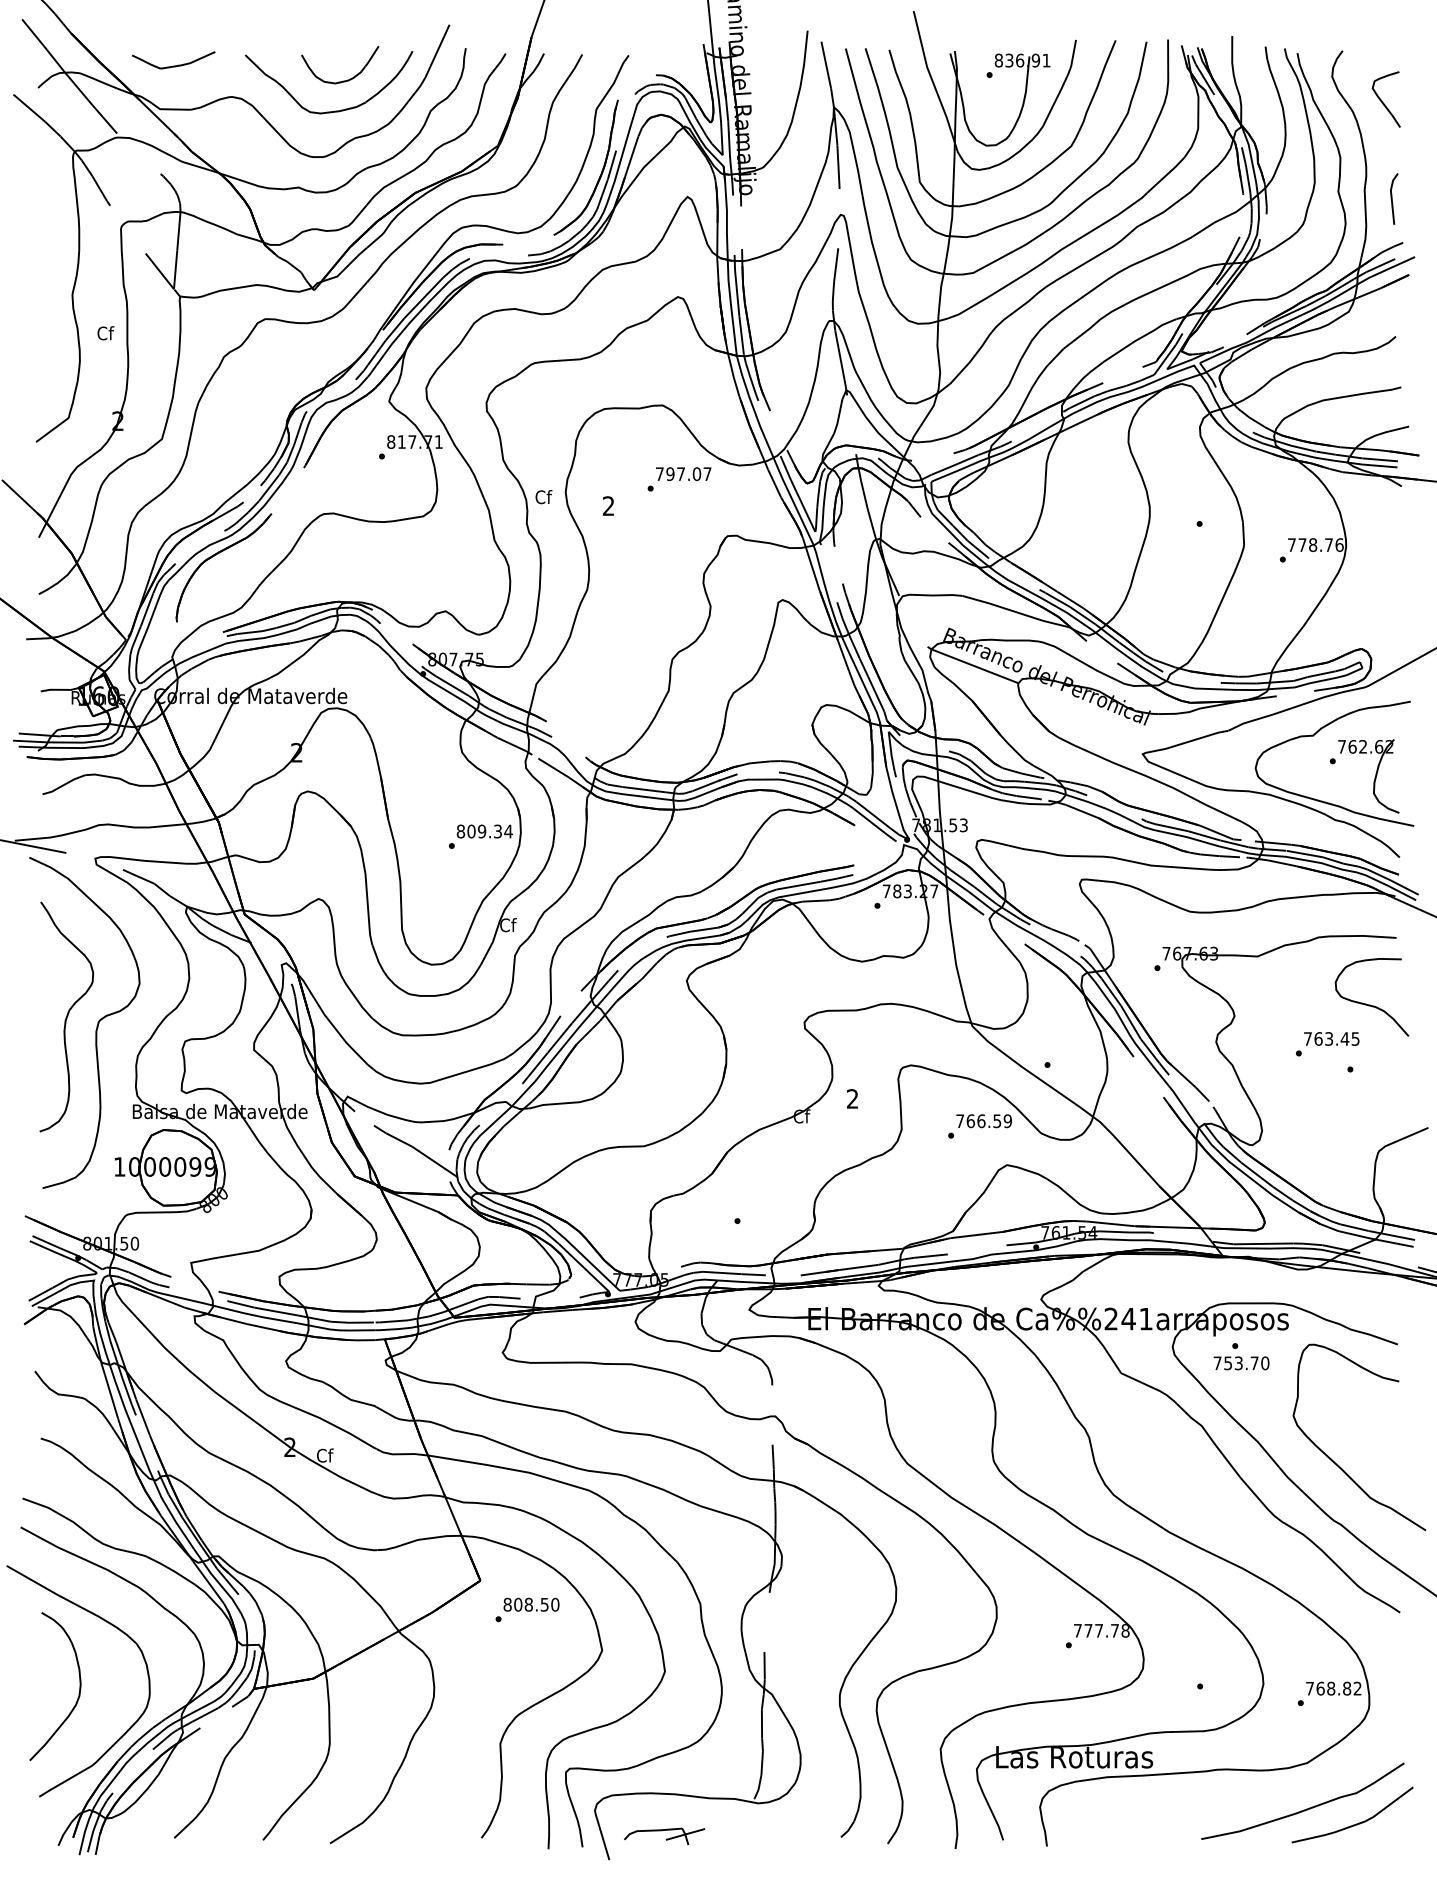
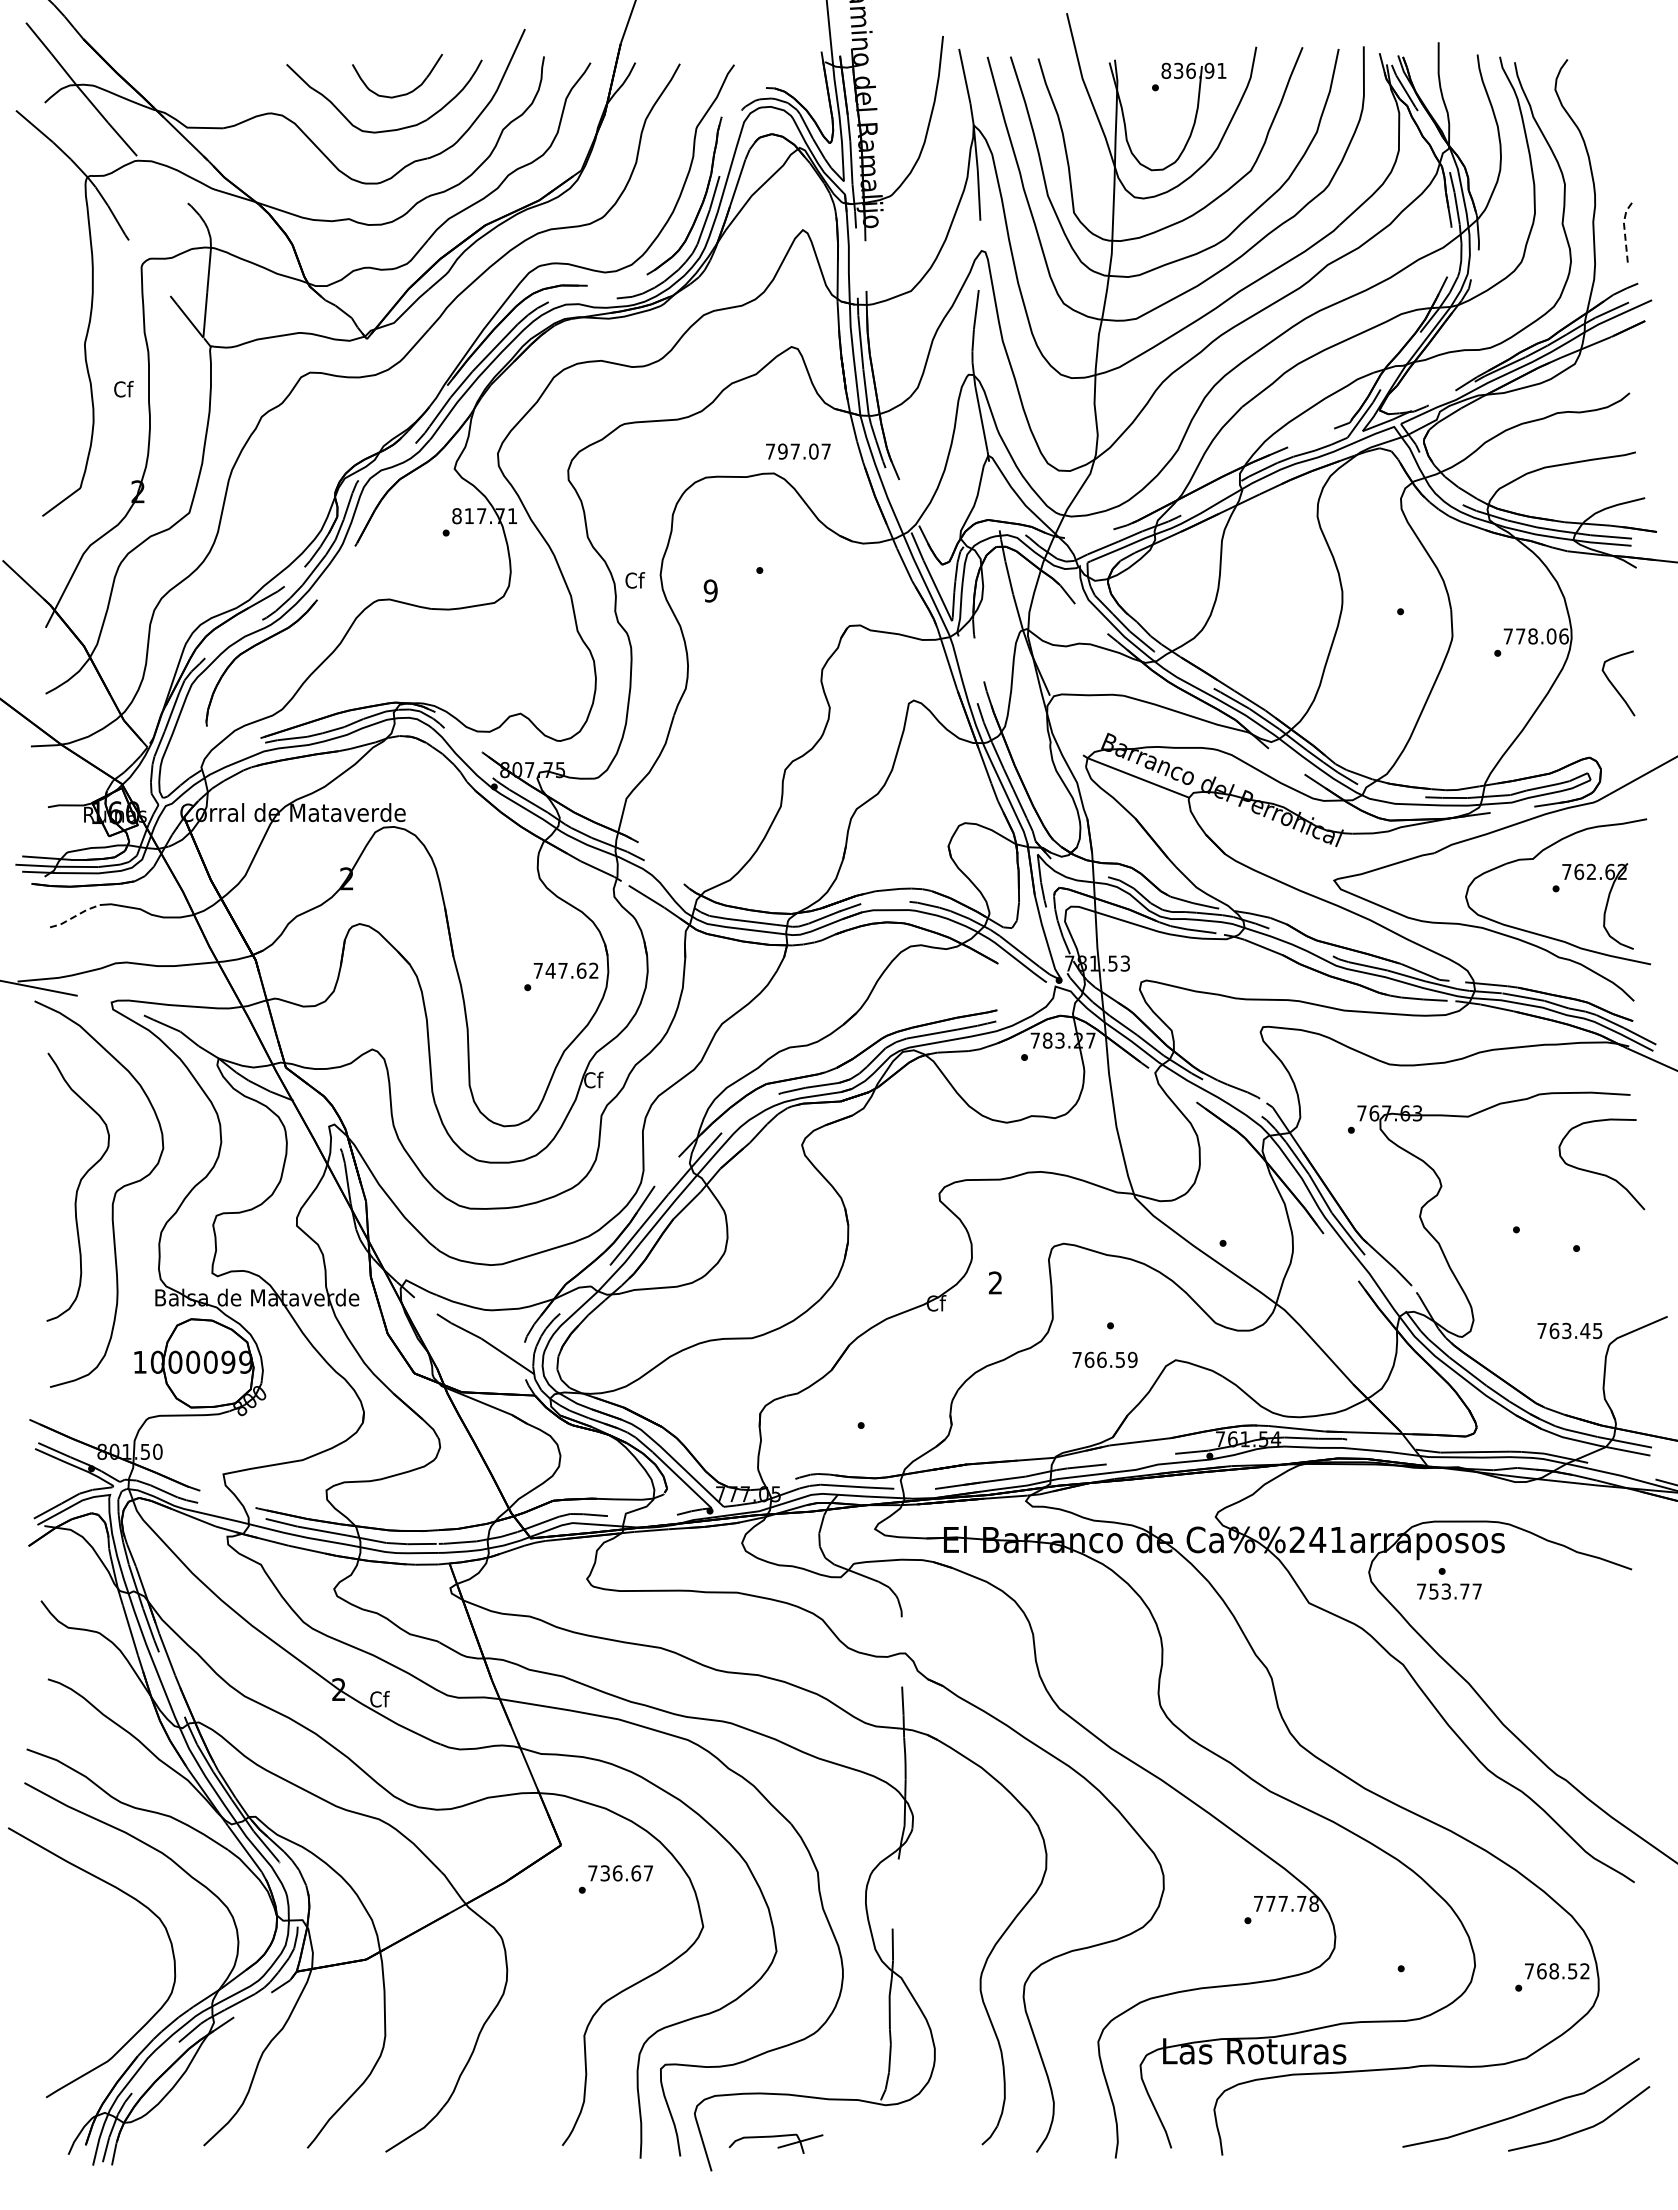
curve: (174, 65) -> (204, 76), removed
curve: (1382, 101) -> (1614, 685), moved
line: (1391, 197) -> (1624, 230), solid -> dashed
text: (683, 474) -> (798, 451), moved
text: (608, 505) -> (710, 590), 2 -> 9
text: (1328, 545) -> (1551, 636), 778.76 -> 778.06
line: (63, 785) -> (74, 916), solid -> dashed
text: (485, 831) -> (566, 970), 809.34 -> 747.62
text: (1331, 1038) -> (1569, 1330), moved
text: (983, 1120) -> (1104, 1359), moved
text: (1265, 1363) -> (1477, 1591), 753.70 -> 753.77
curve: (1334, 1460) -> (1557, 1705), removed
text: (531, 1604) -> (620, 1873), 808.50 -> 736.67
text: (1346, 1688) -> (1572, 1971), 768.82 -> 768.52
curve: (78, 1690) -> (92, 1973), removed

